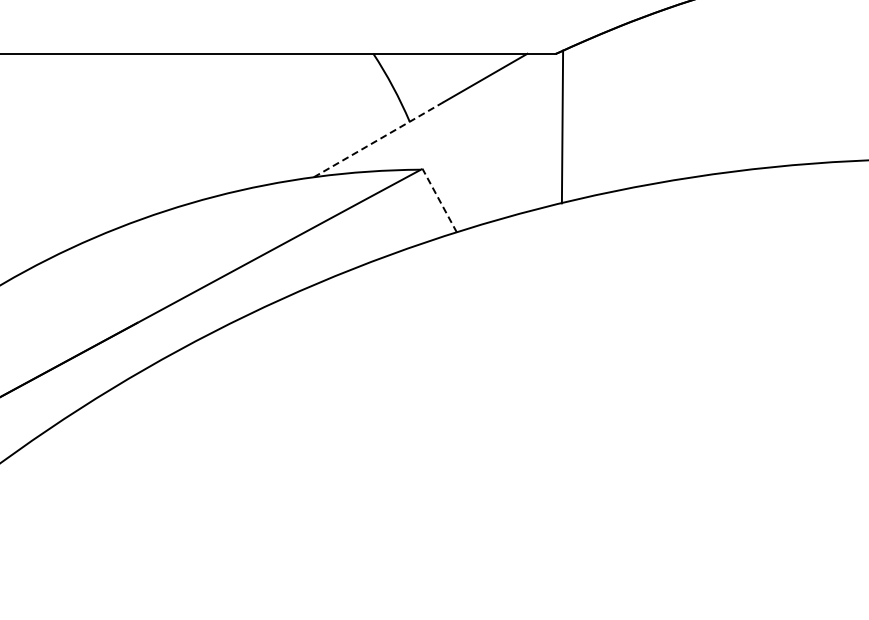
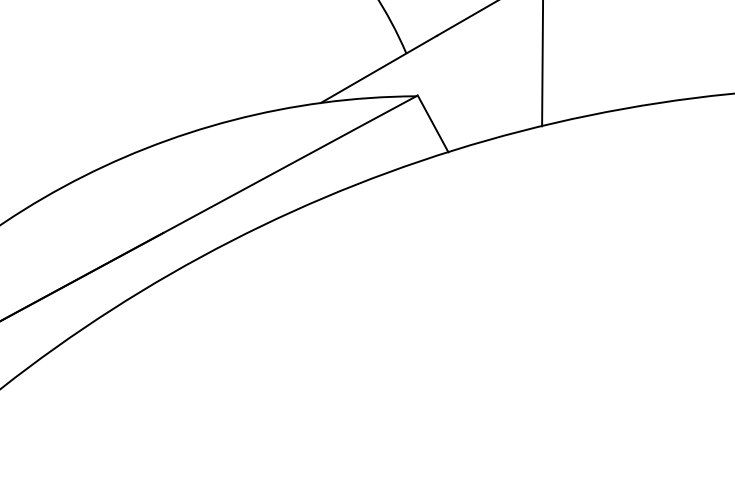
line: (379, 139) -> (379, 69), dashed -> solid
line: (439, 200) -> (432, 123), dashed -> solid

